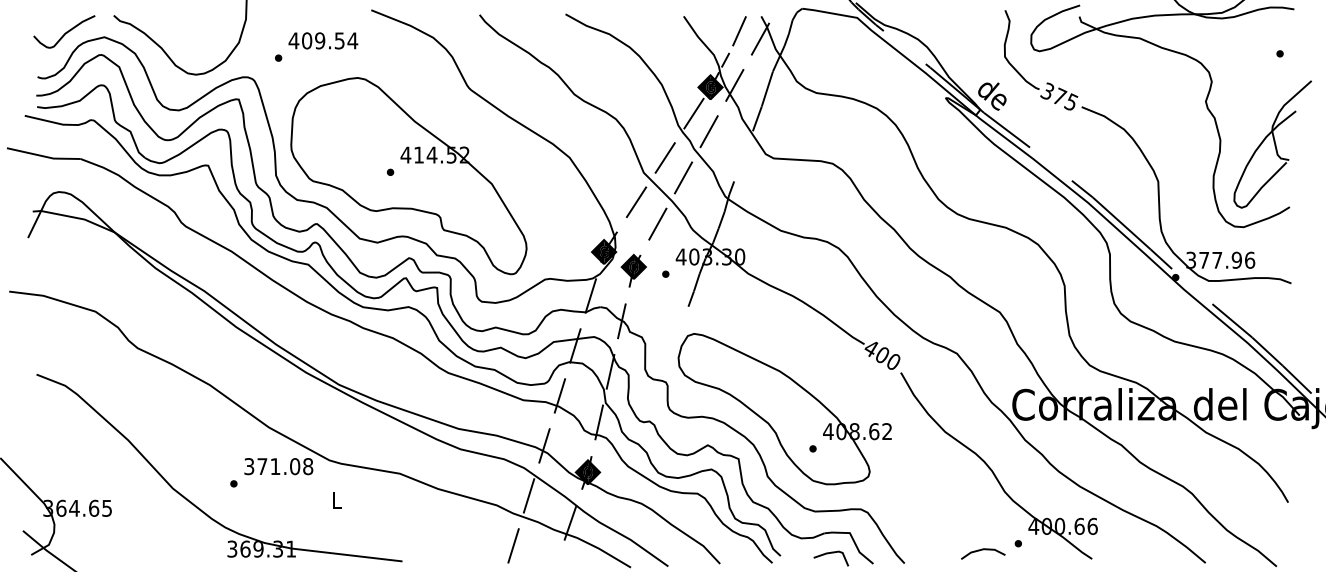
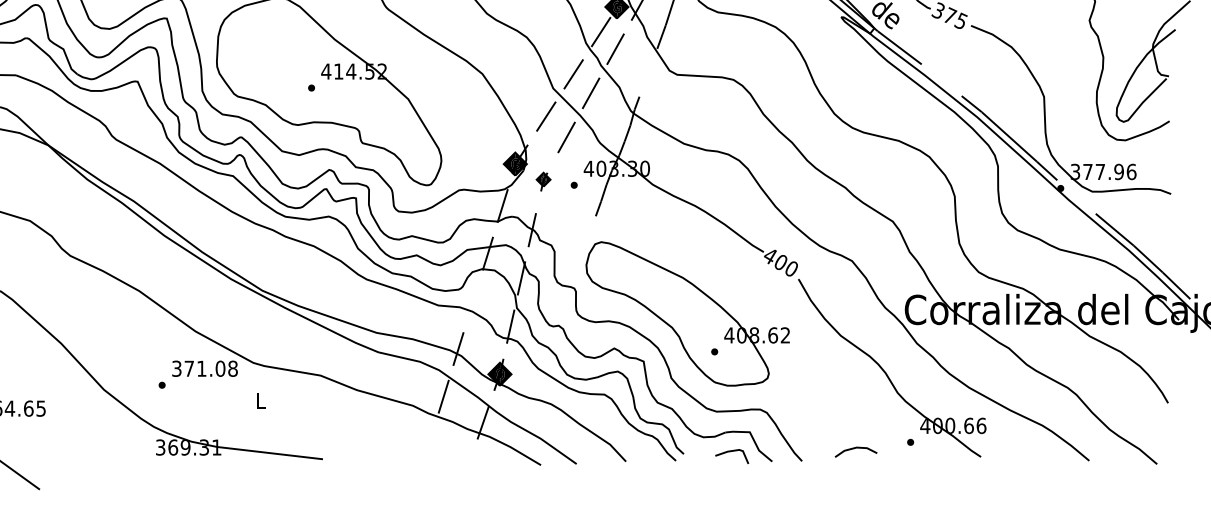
part: (633, 270) -> (543, 181), size x0.6
line: (559, 395) -> (472, 300), removed
line: (513, 545) -> (428, 444), removed
line: (983, 550) -> (856, 448), moved

